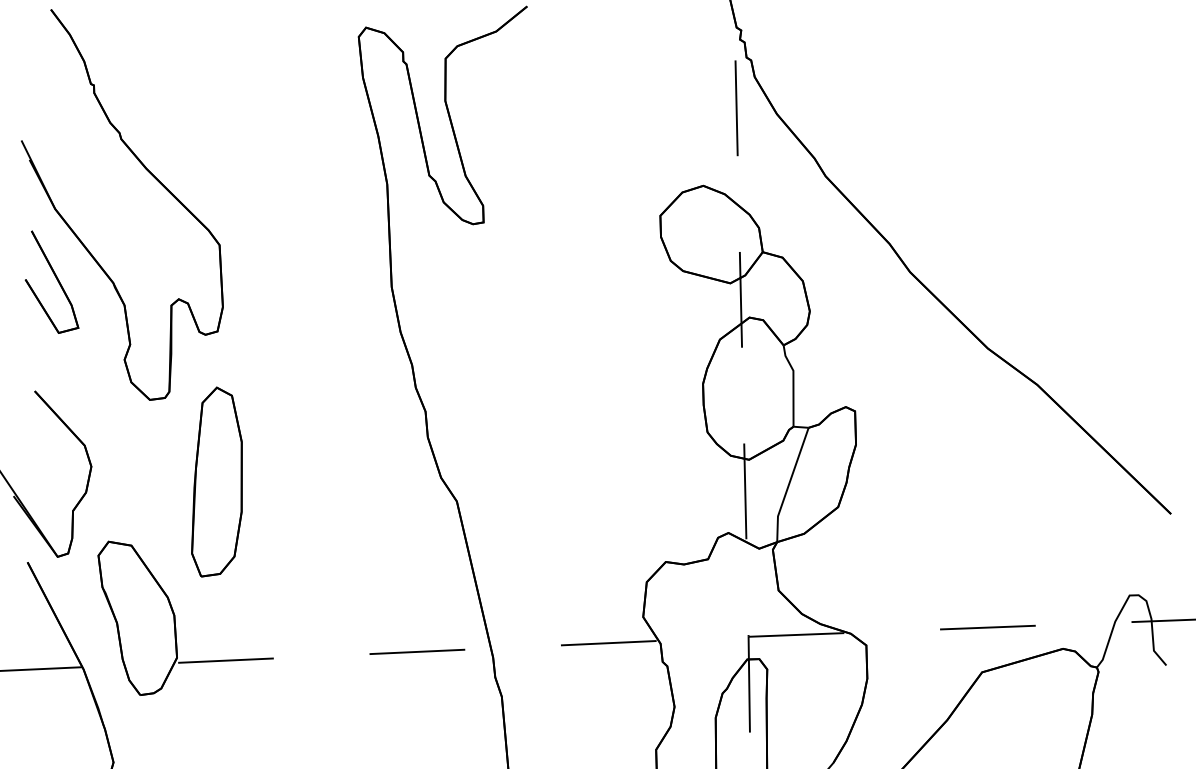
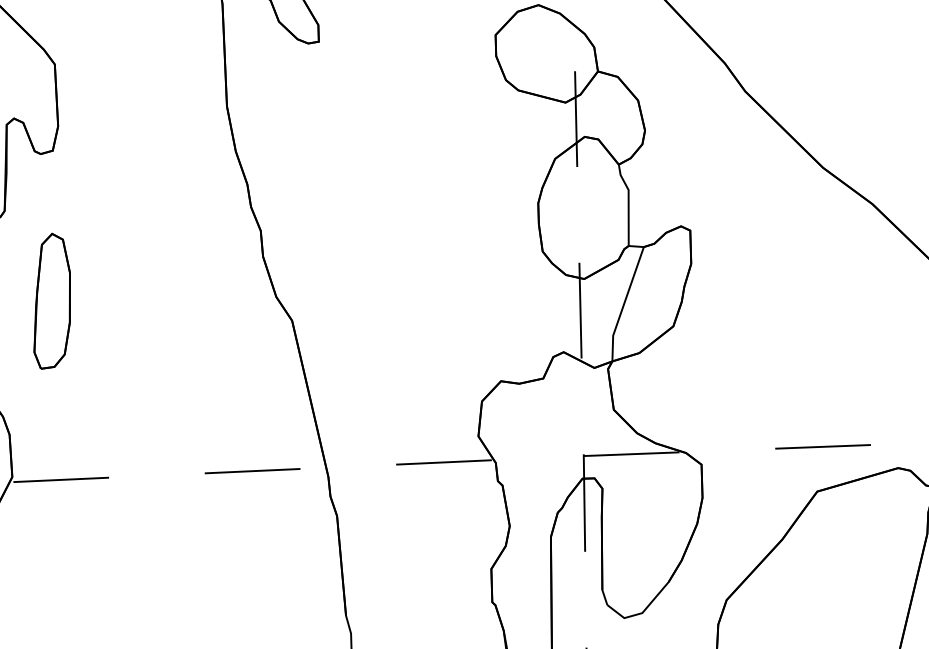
part: (216, 481) -> (51, 300), size x0.71

